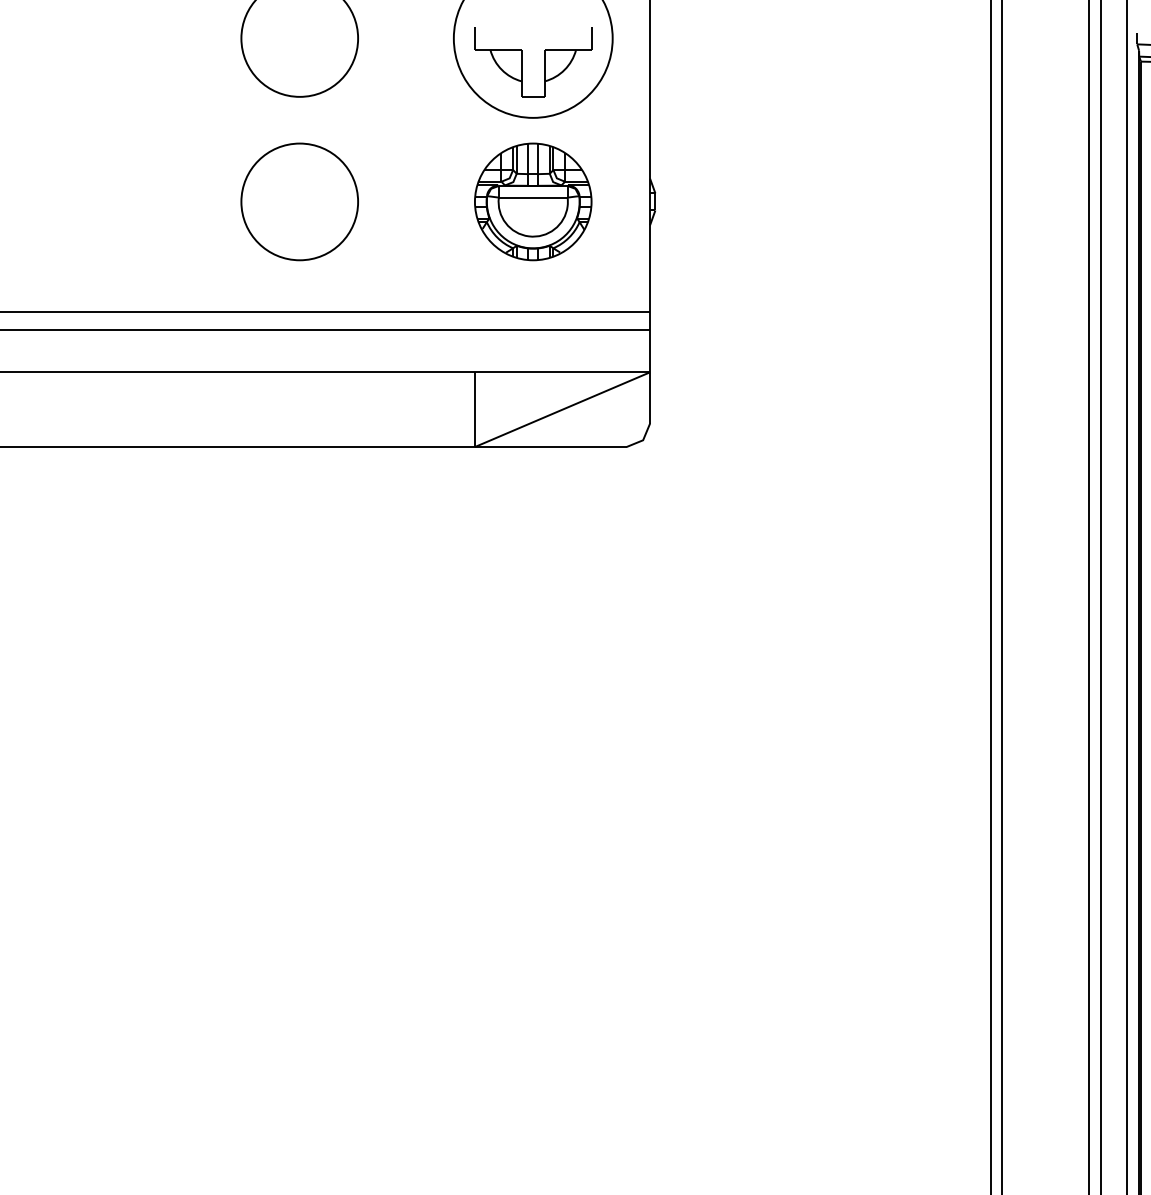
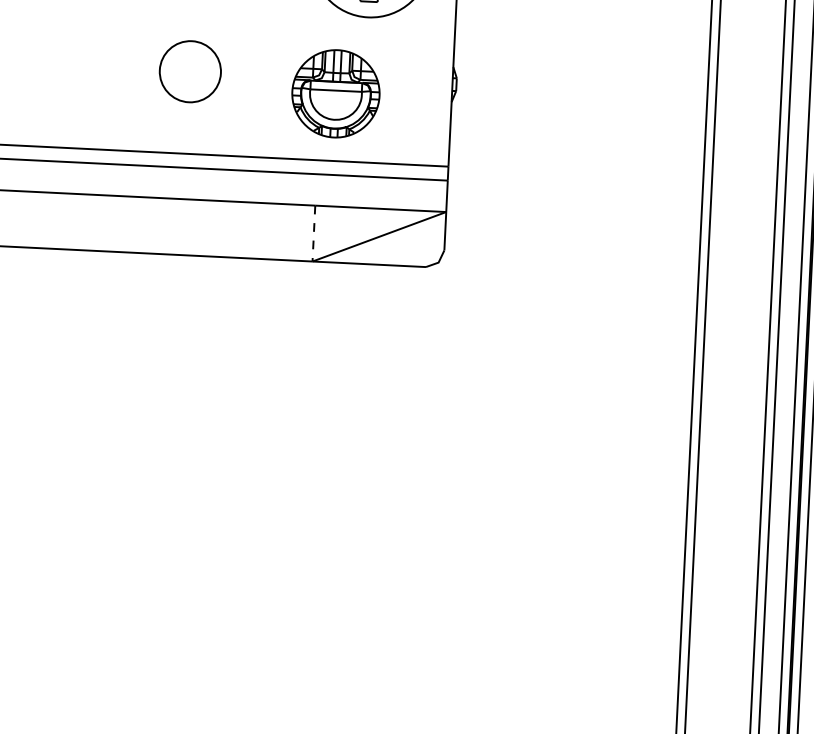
part: (299, 201) -> (190, 71), size x0.7
part: (533, 201) -> (336, 93), moved
line: (474, 410) -> (313, 234), solid -> dashed

